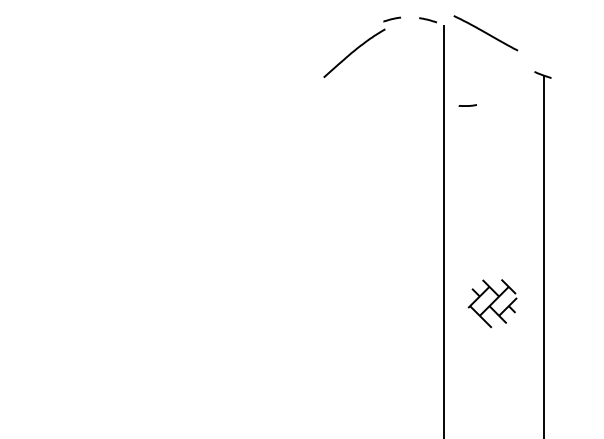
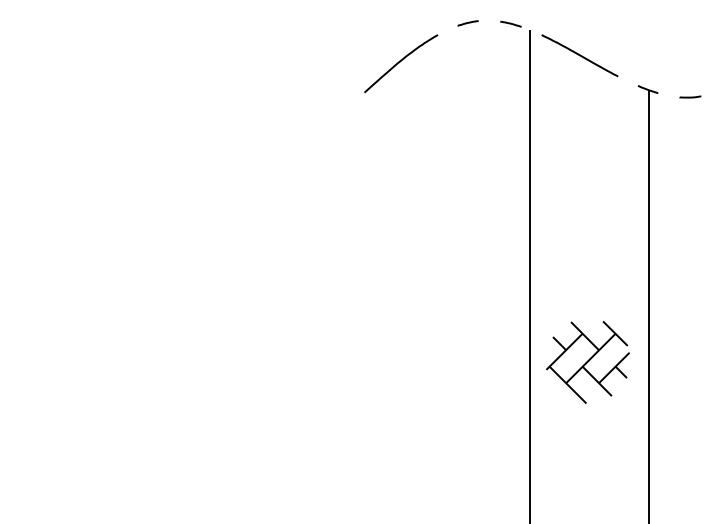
line: (485, 33) -> (579, 55), moved
curve: (353, 52) -> (400, 62), moved
line: (467, 105) -> (690, 96), moved
part: (492, 303) -> (587, 362), size x1.43

